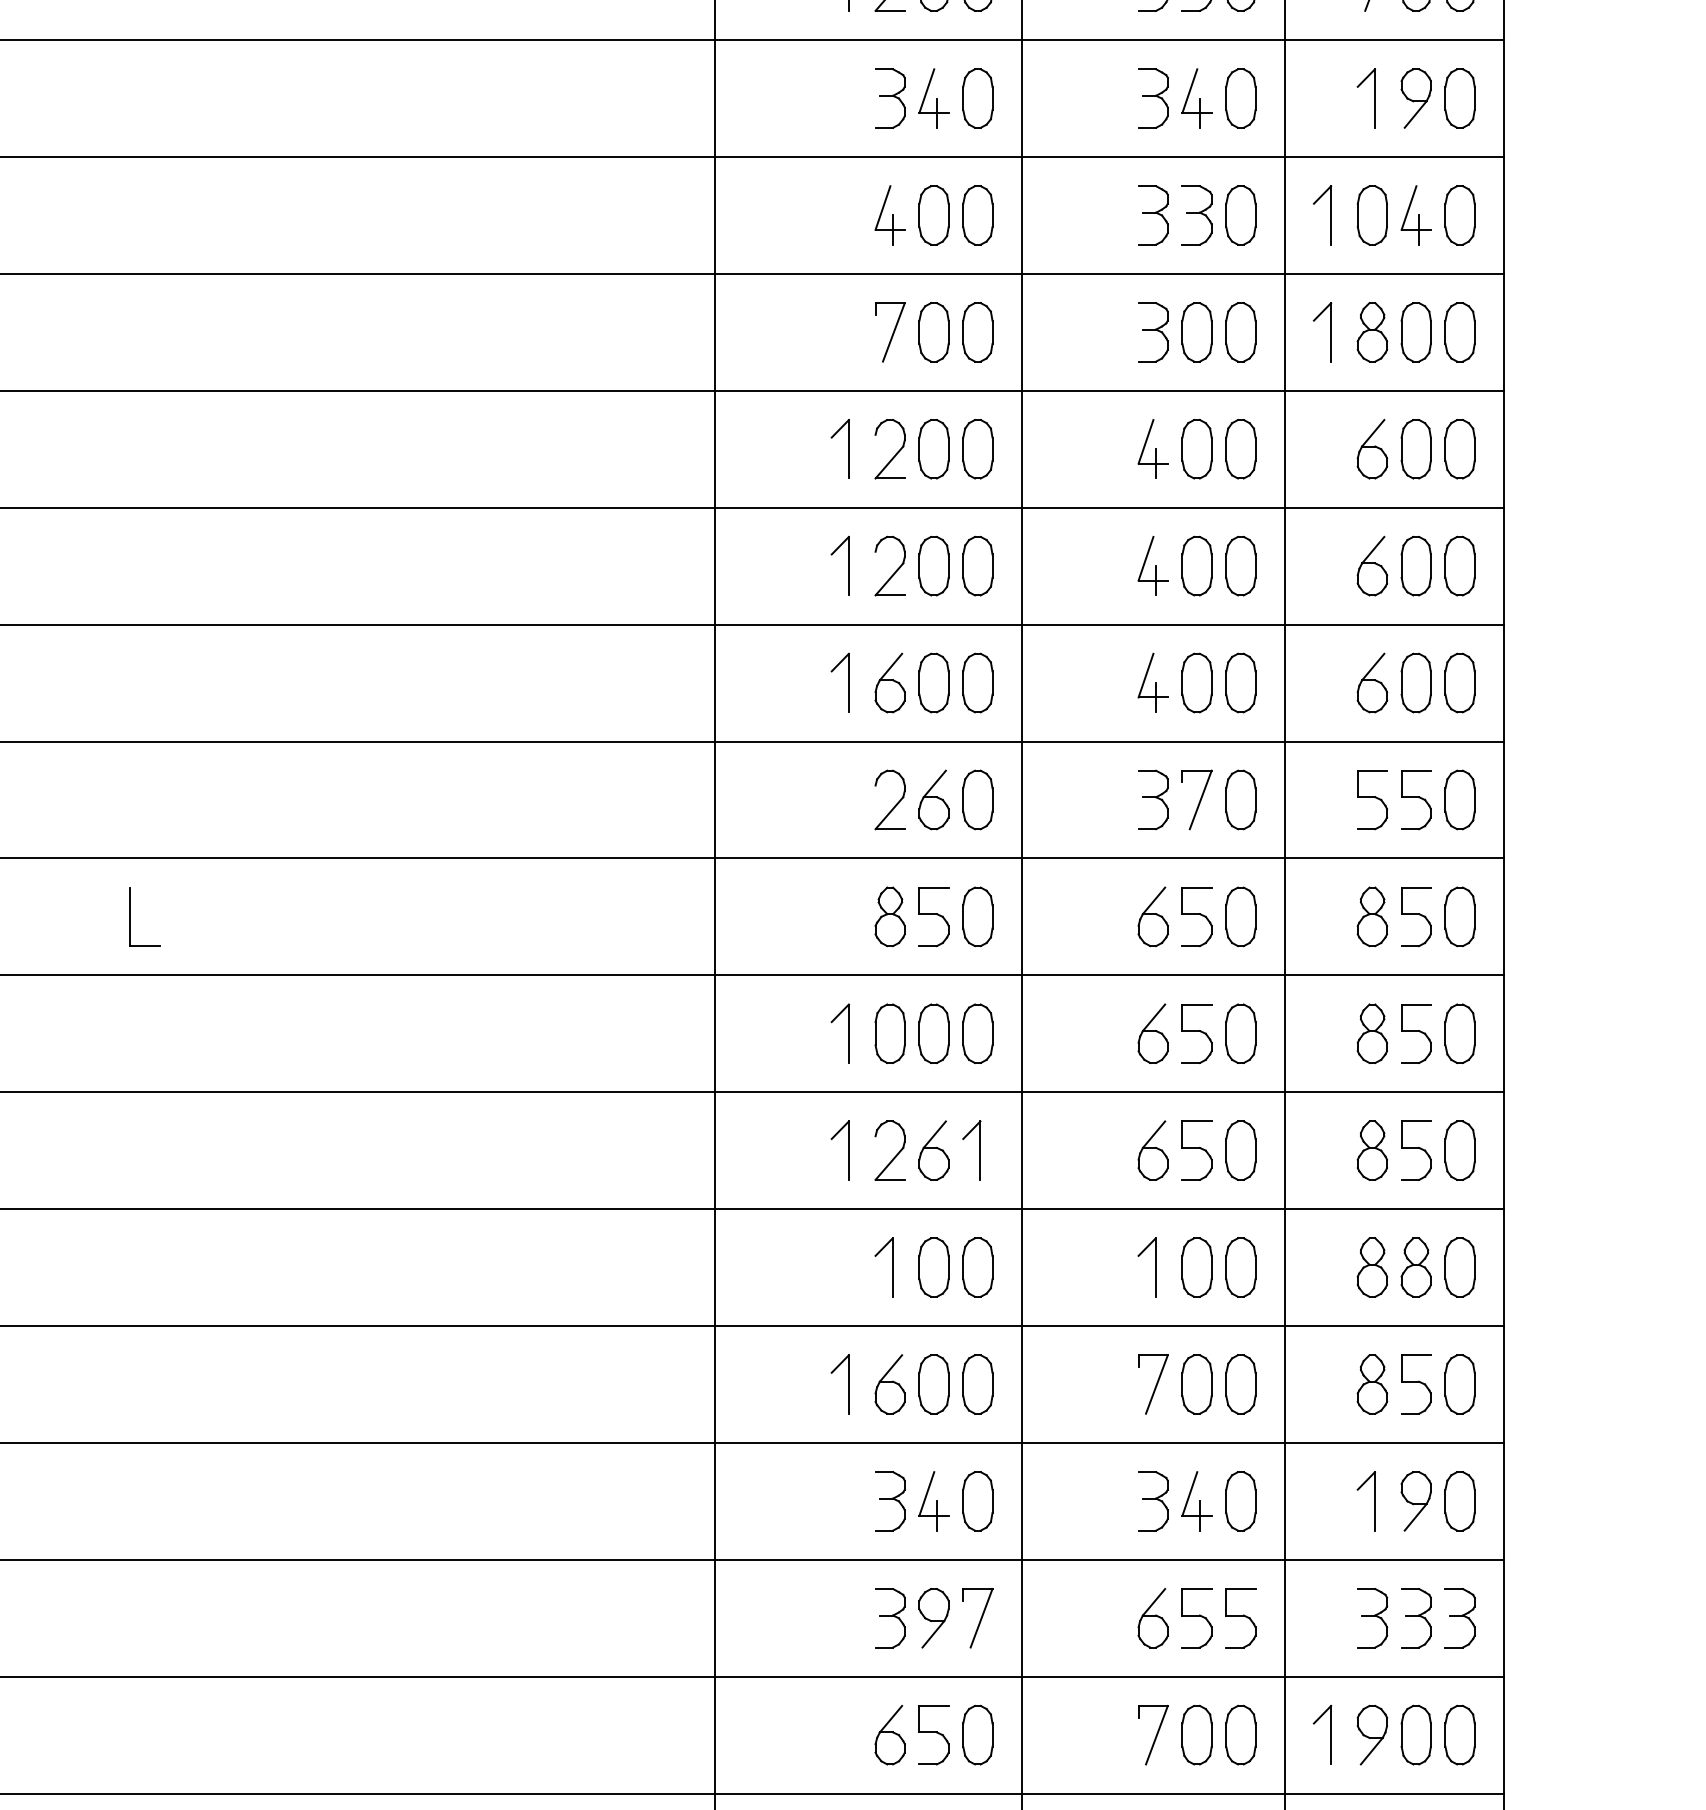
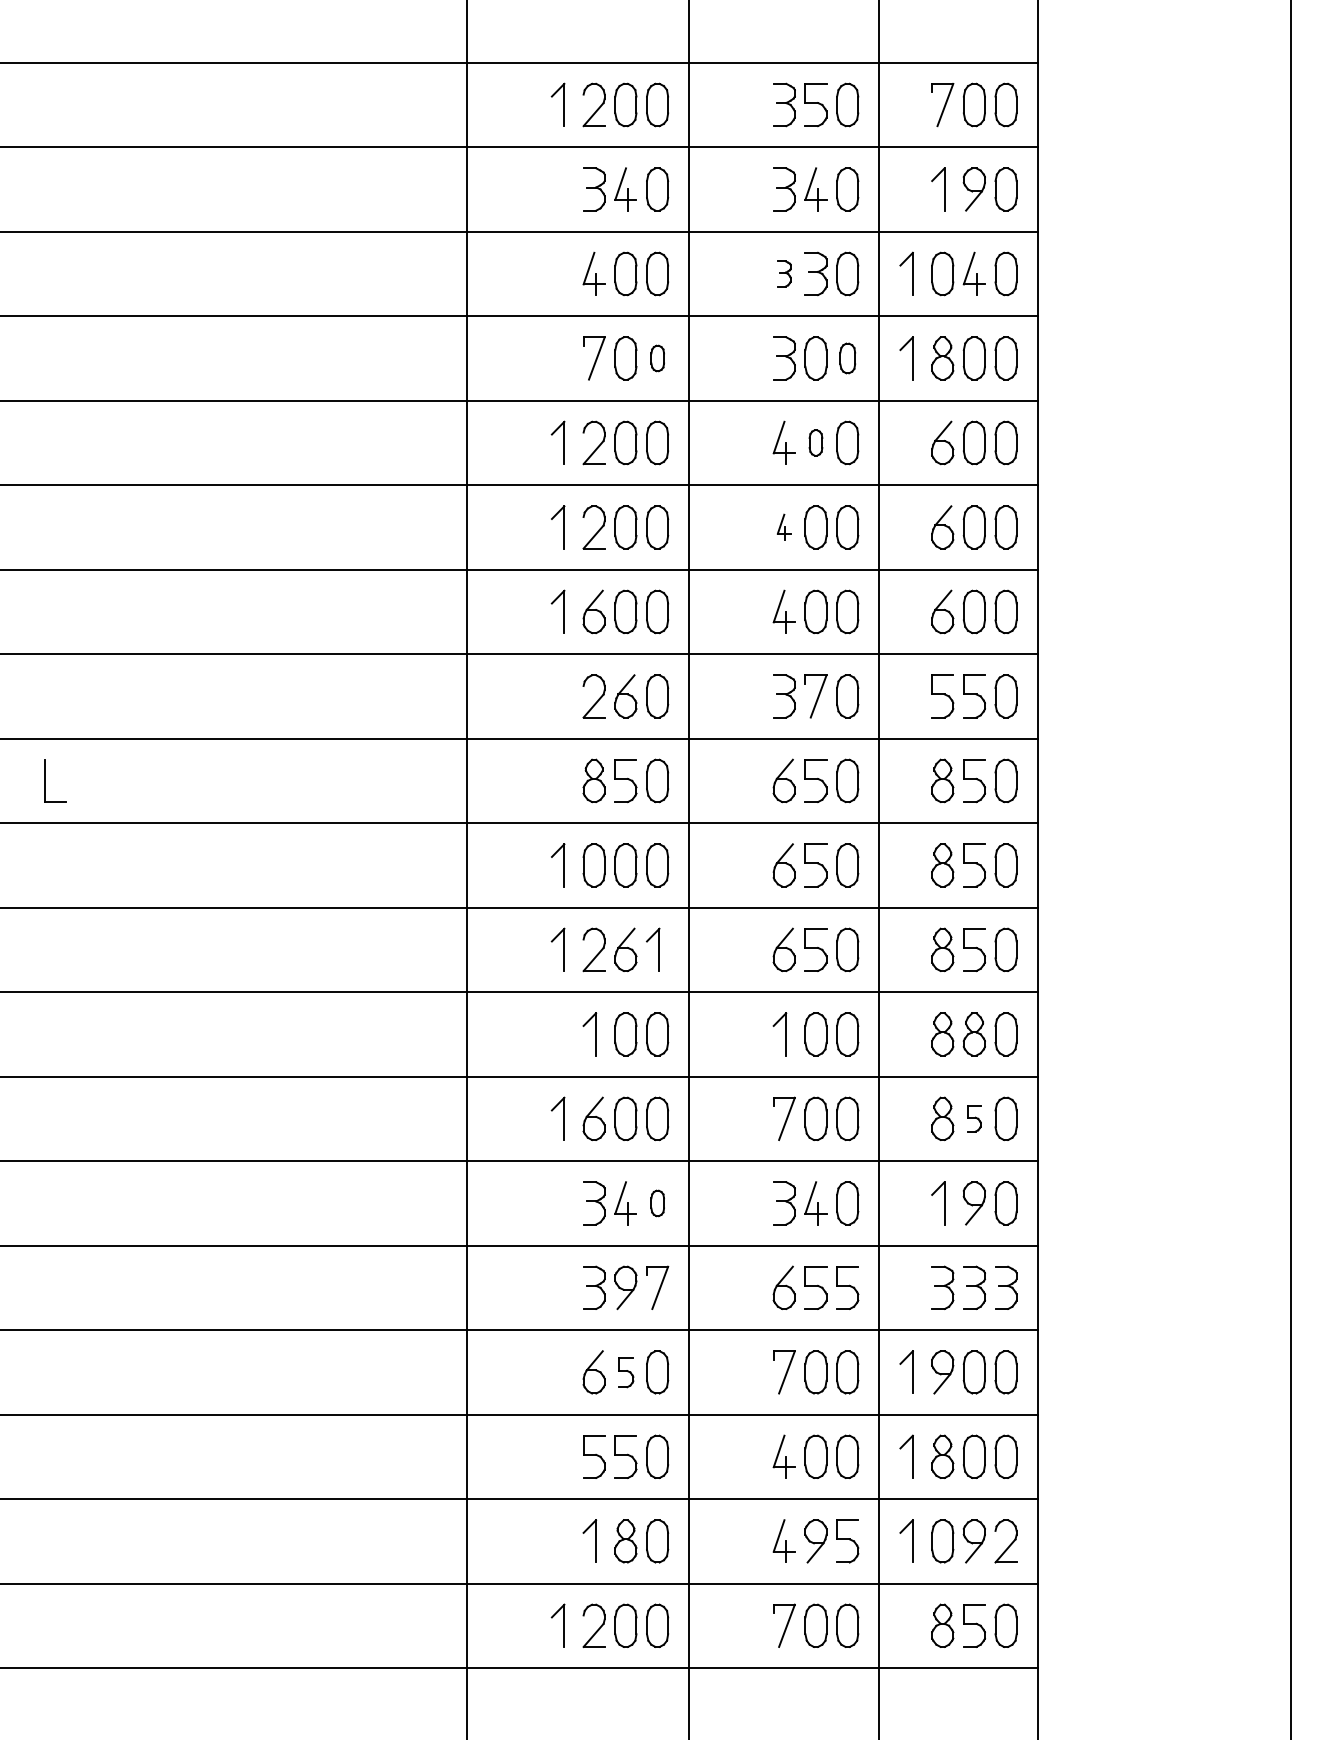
part: (1153, 214) -> (784, 273), size x0.6
part: (977, 332) -> (657, 358), size x0.6
part: (1240, 332) -> (847, 358), size x0.7
part: (1196, 448) -> (815, 442), size x0.6
part: (1152, 566) -> (783, 527), size x0.6
part: (1416, 1383) -> (974, 1118), size x0.6
part: (977, 1501) -> (657, 1203), size x0.6
part: (933, 1735) -> (625, 1372), size x0.7

